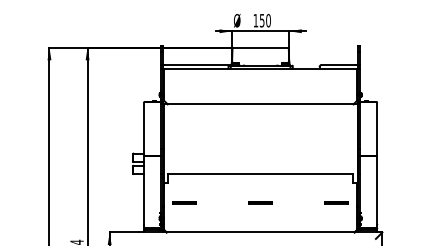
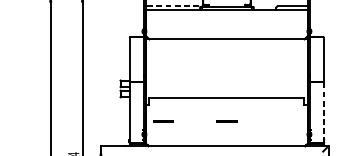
line: (198, 64) -> (175, 6), solid -> dashed
line: (377, 192) -> (324, 112), solid -> dashed
line: (336, 202) -> (290, 121), removed

